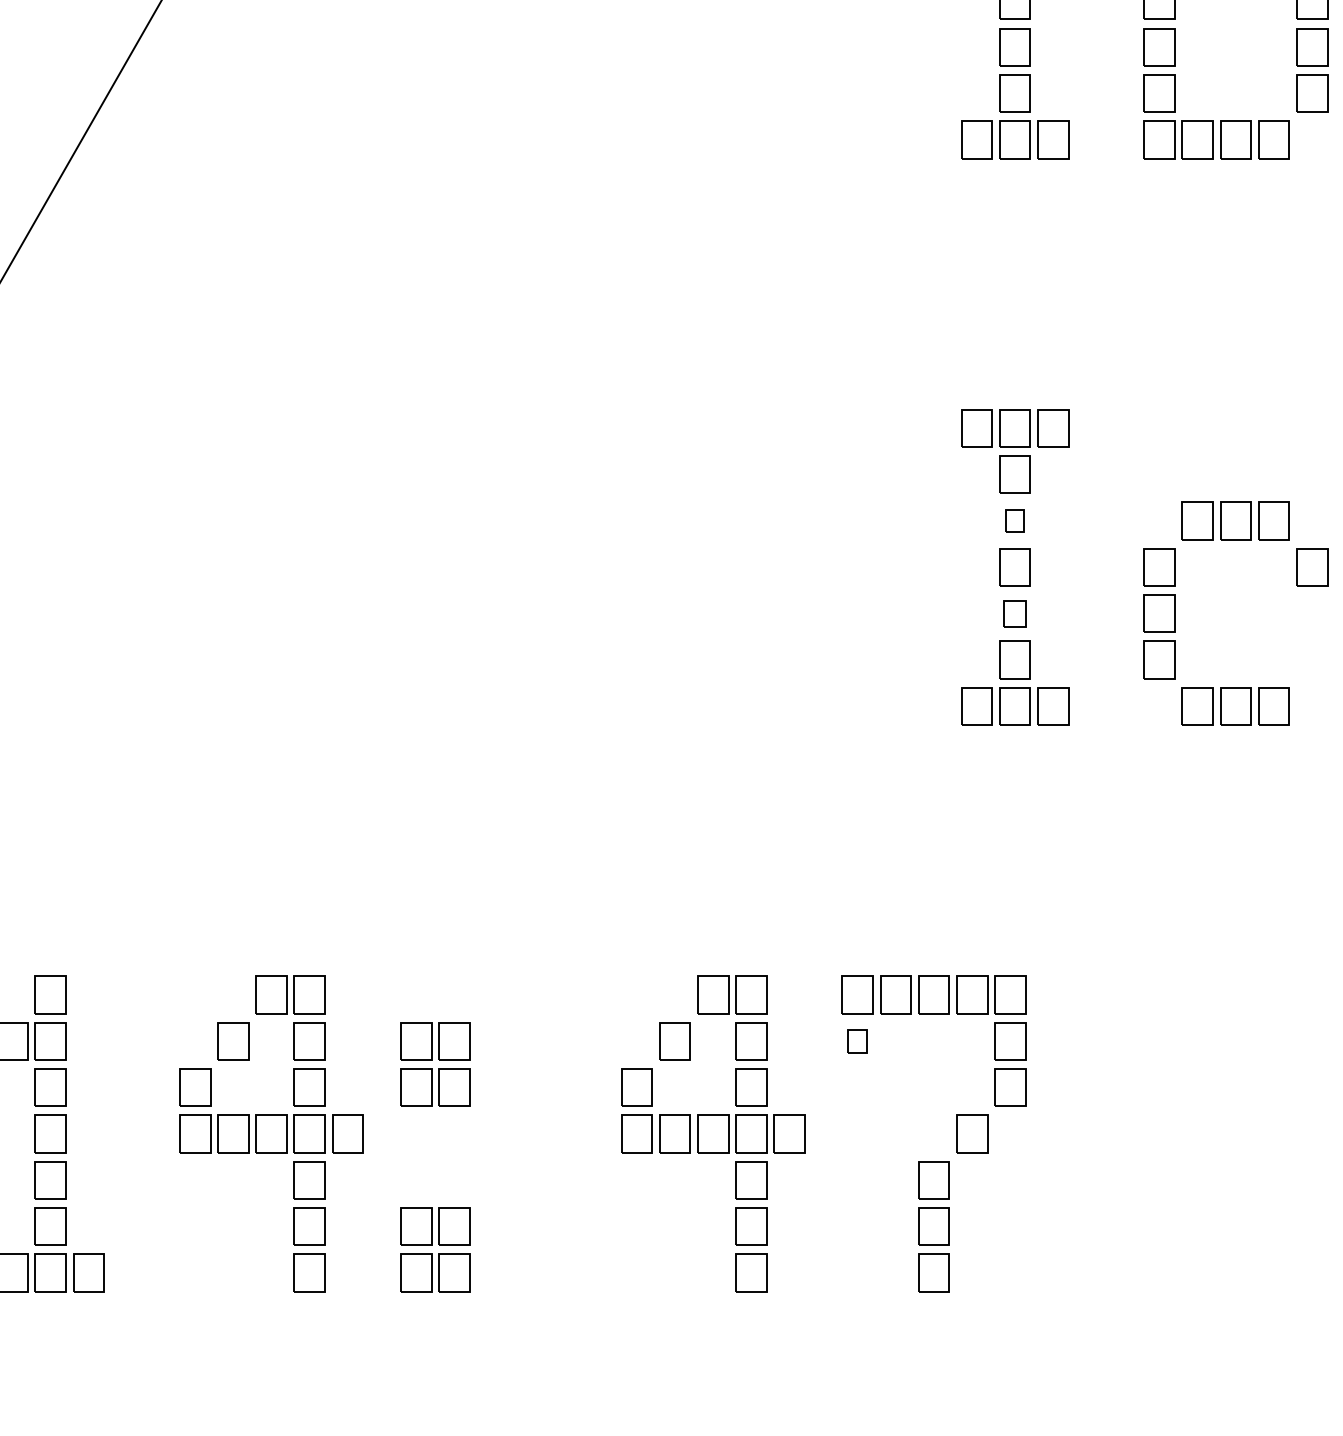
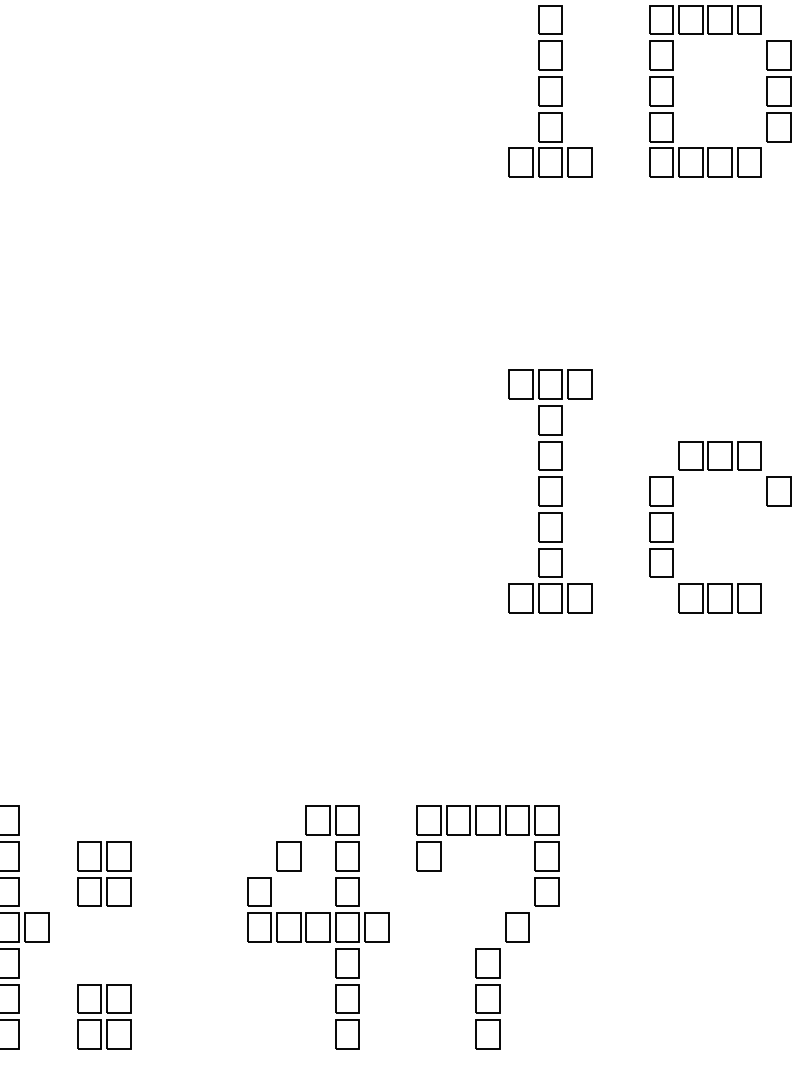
part: (1014, 520) -> (549, 455), size x1.67
part: (1014, 613) -> (549, 527), size x1.43
part: (857, 1041) -> (429, 856), size x1.67

